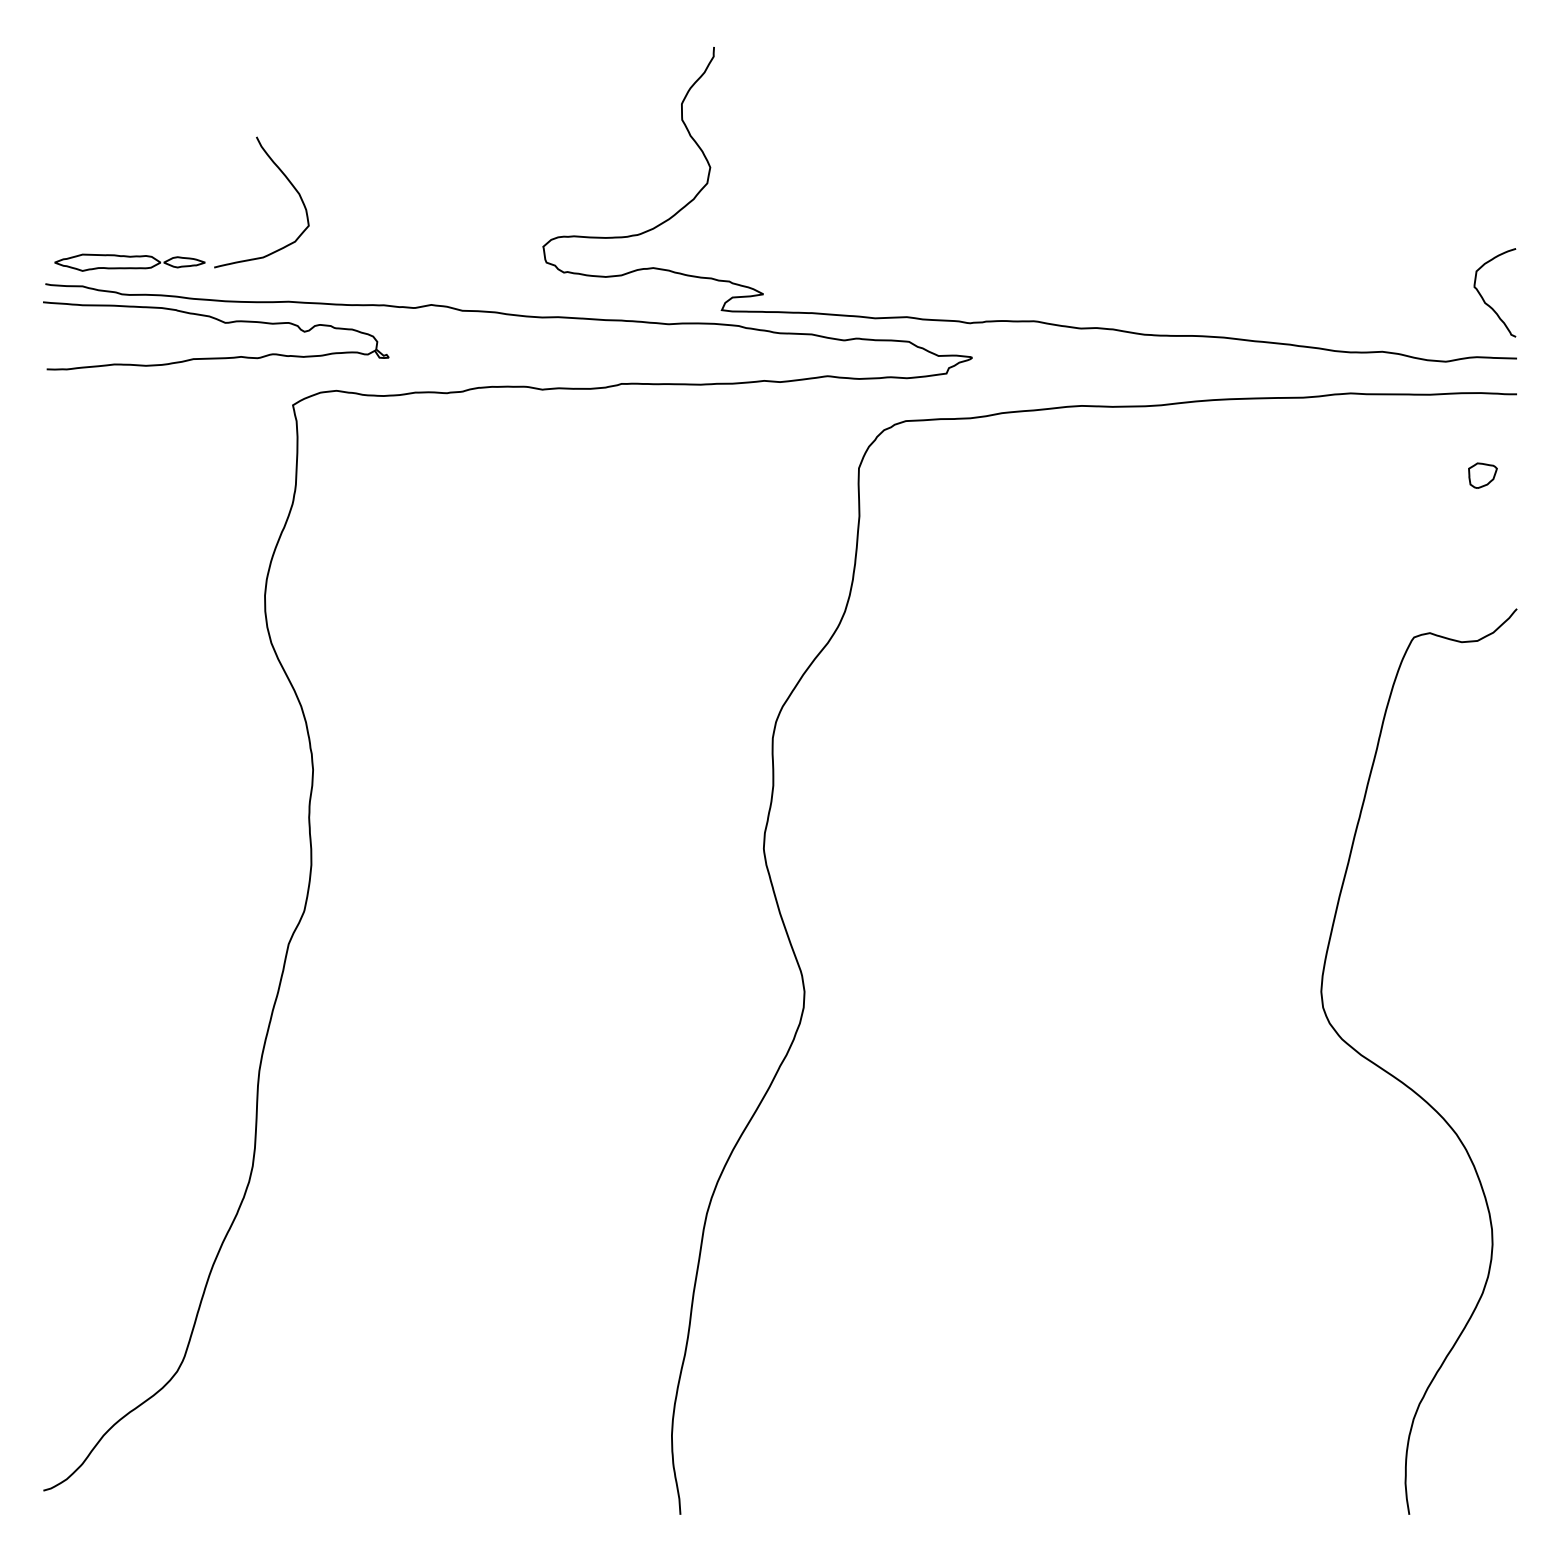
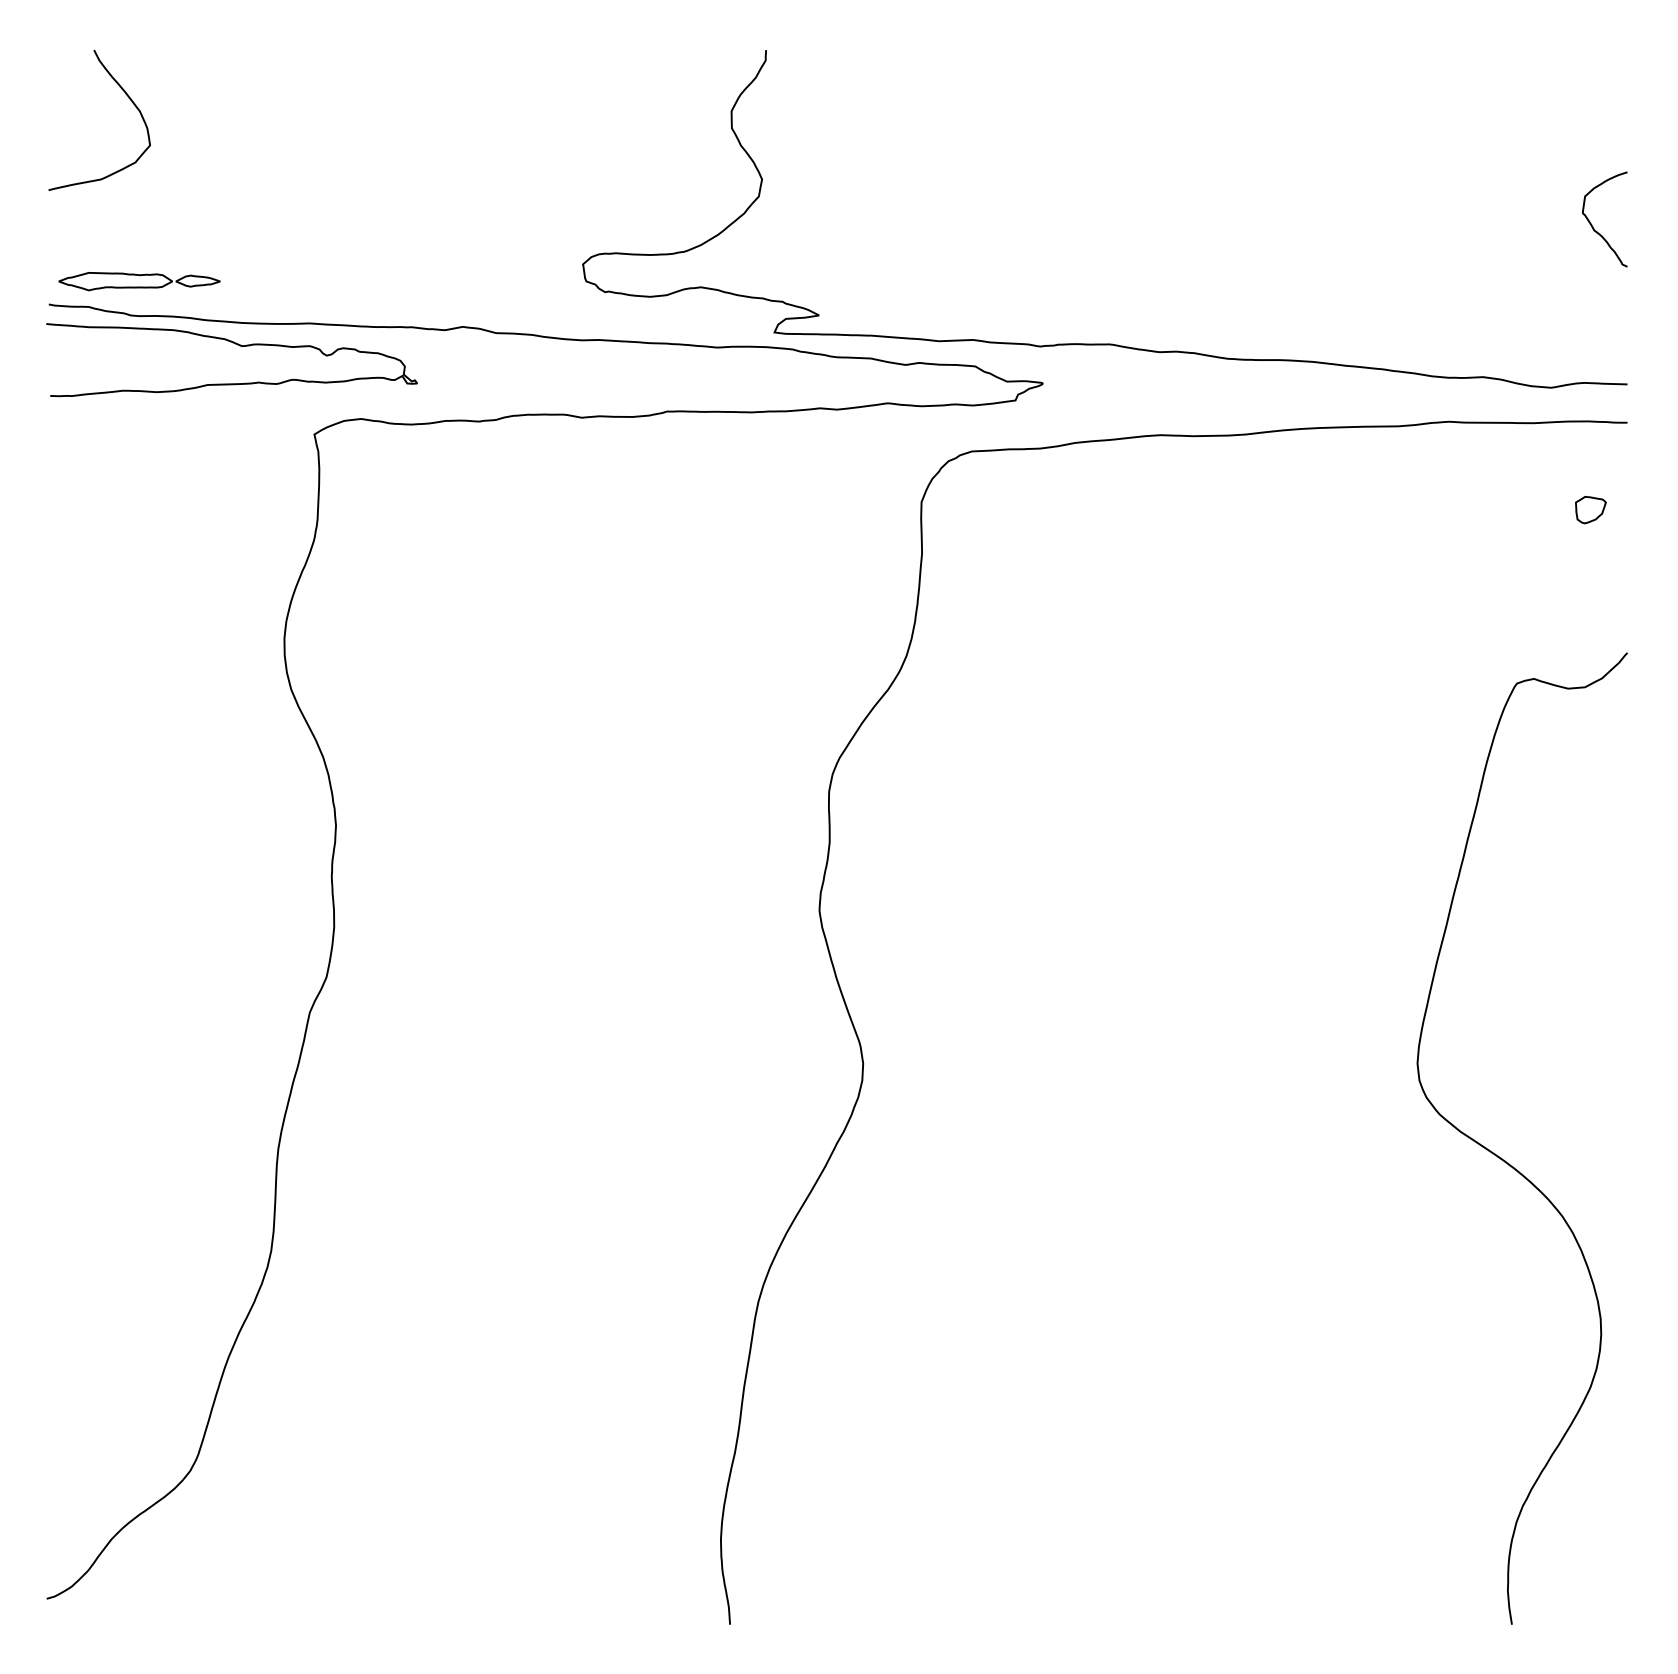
curve: (287, 180) -> (127, 96), moved
curve: (1483, 297) -> (1592, 224), moved

